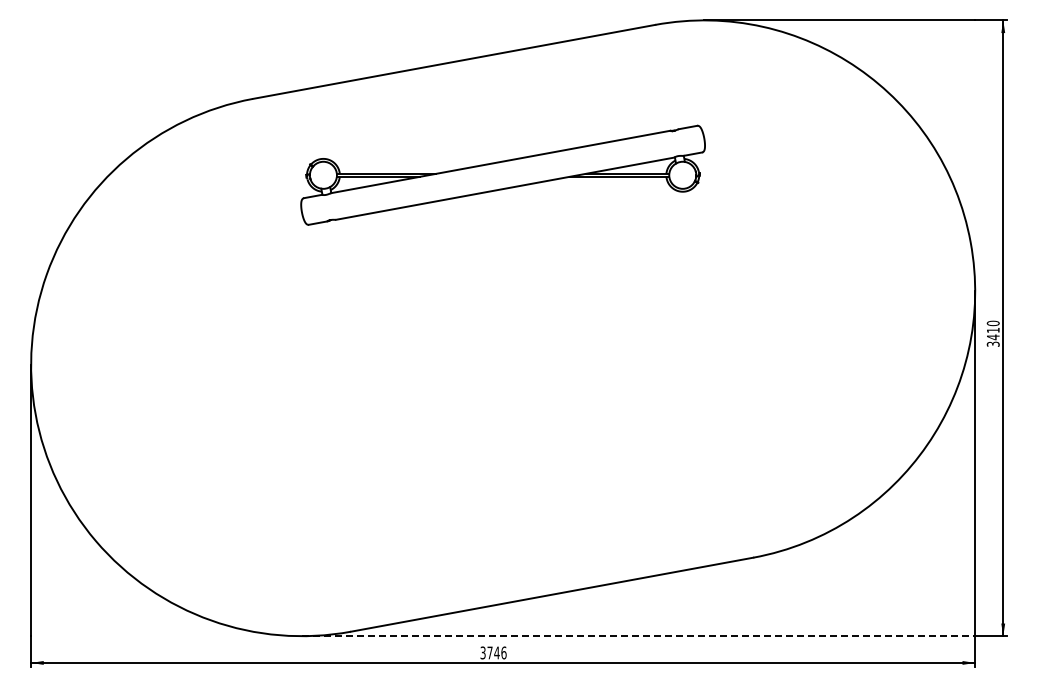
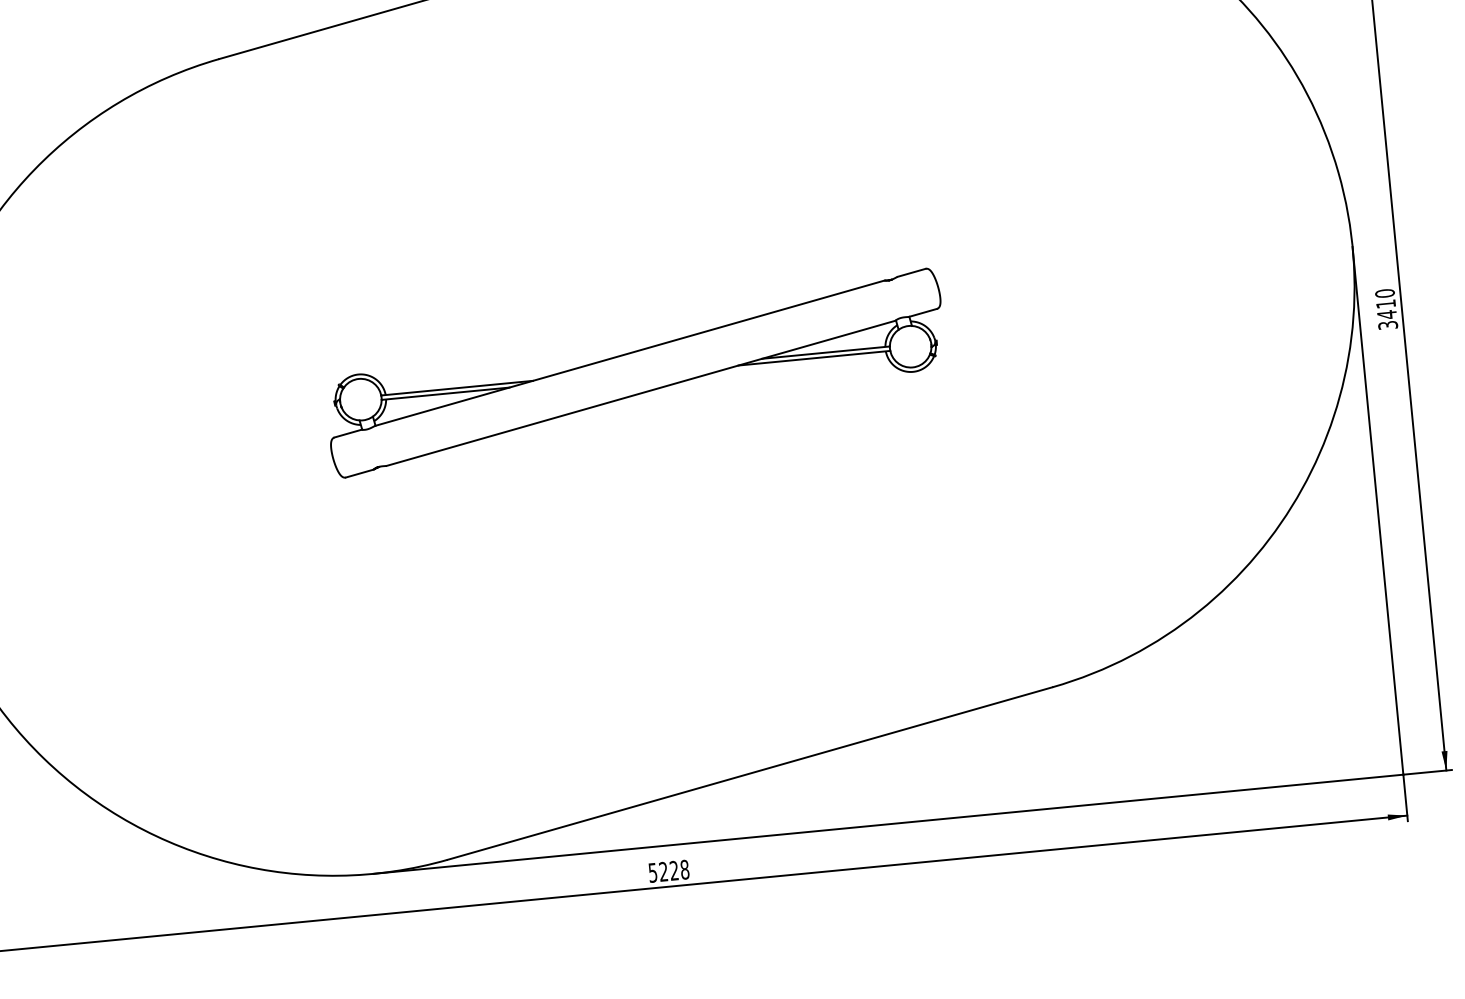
part: (502, 174) -> (634, 372), moved
line: (638, 636) -> (888, 824), dashed -> solid
text: (493, 652) -> (668, 870), 3746 -> 5228

